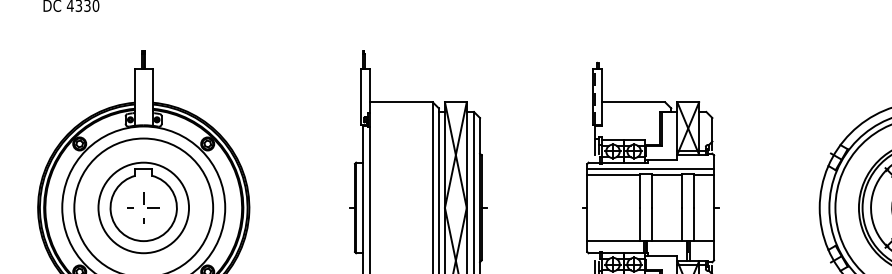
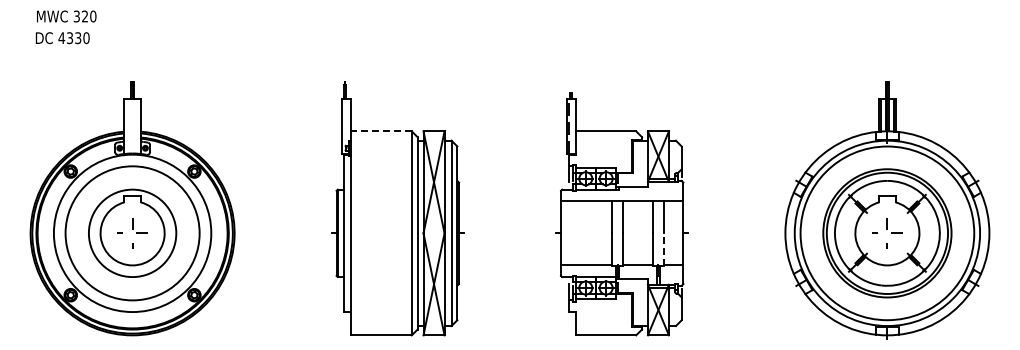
line: (401, 102) -> (381, 131), solid -> dashed
line: (651, 169) -> (622, 196), removed
line: (694, 224) -> (664, 249), solid -> dashed

